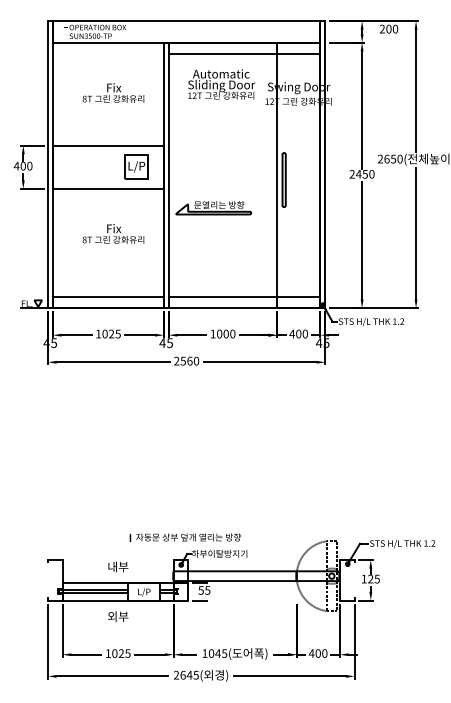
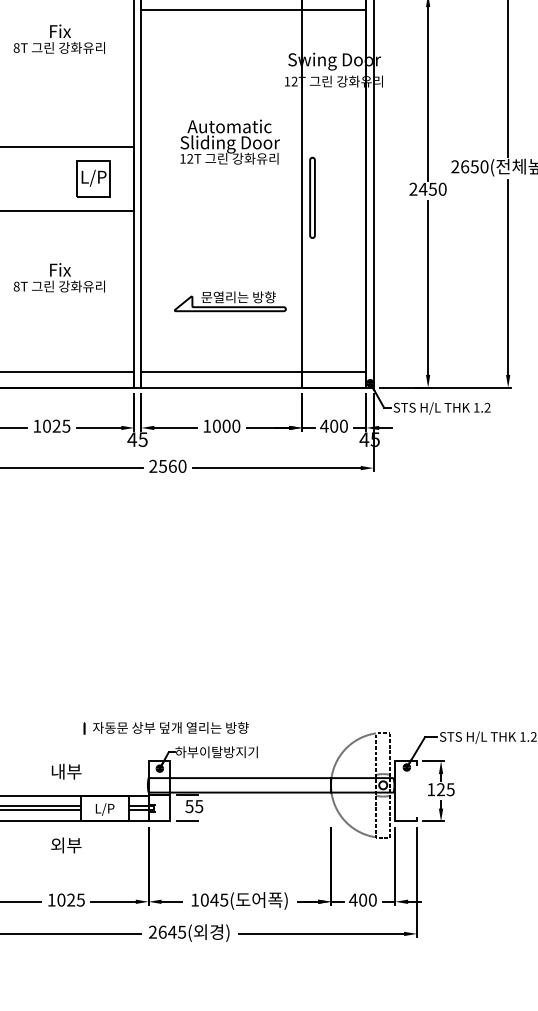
text: (221, 84) -> (229, 142), moved
text: (113, 92) -> (59, 38), moved
part: (213, 208) -> (229, 302), moved

